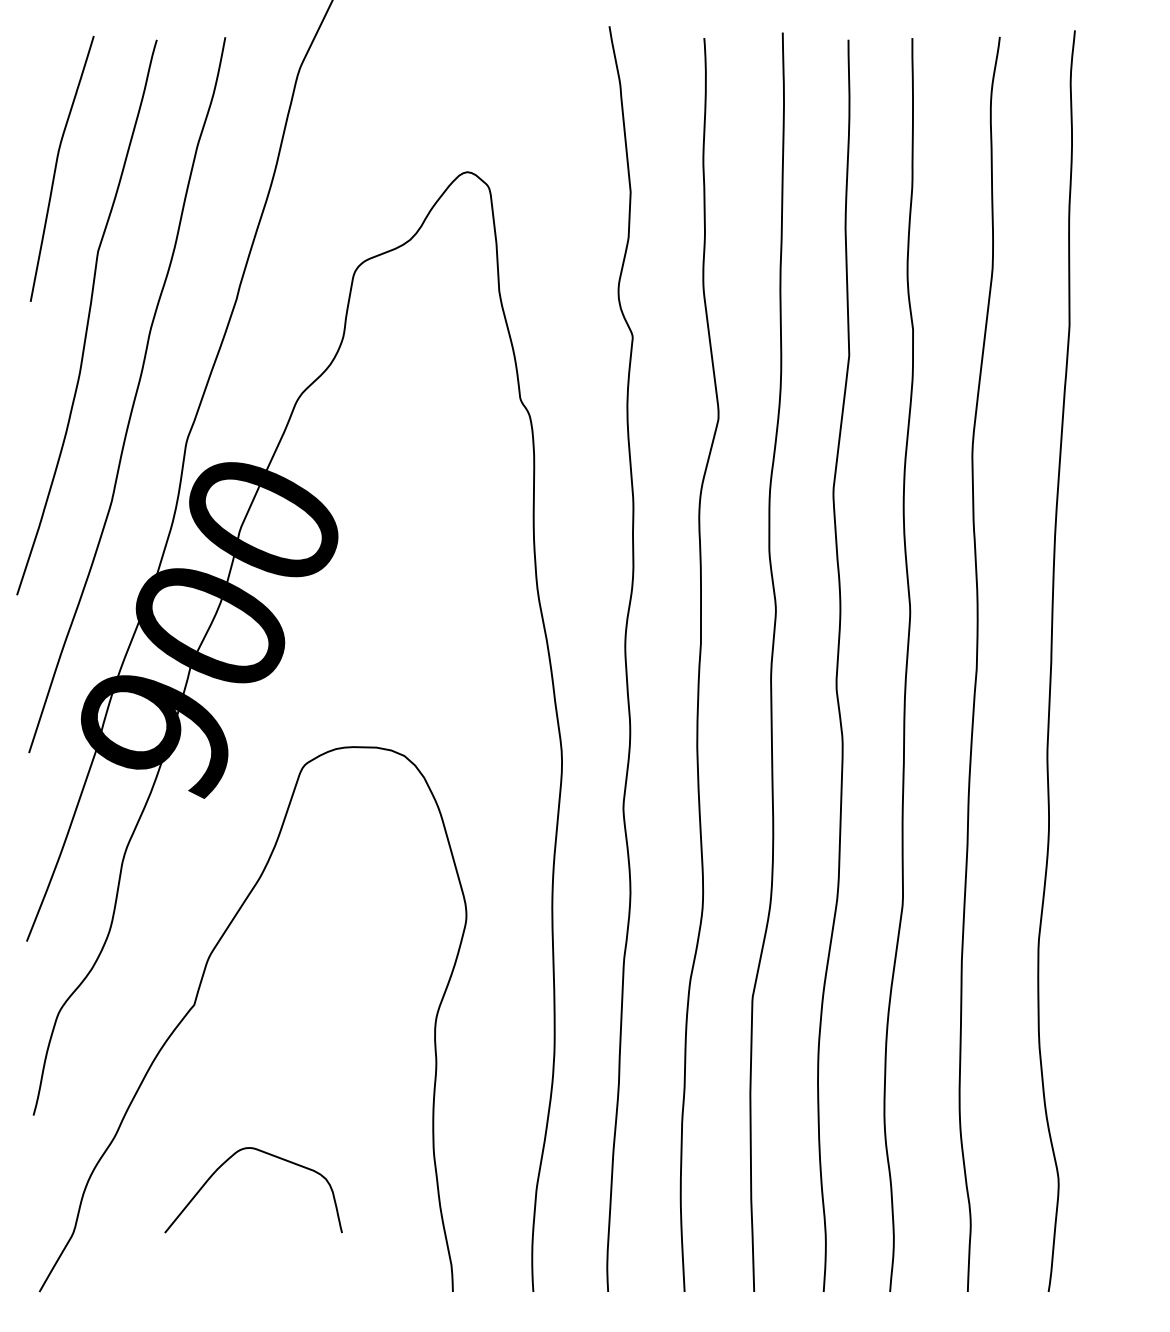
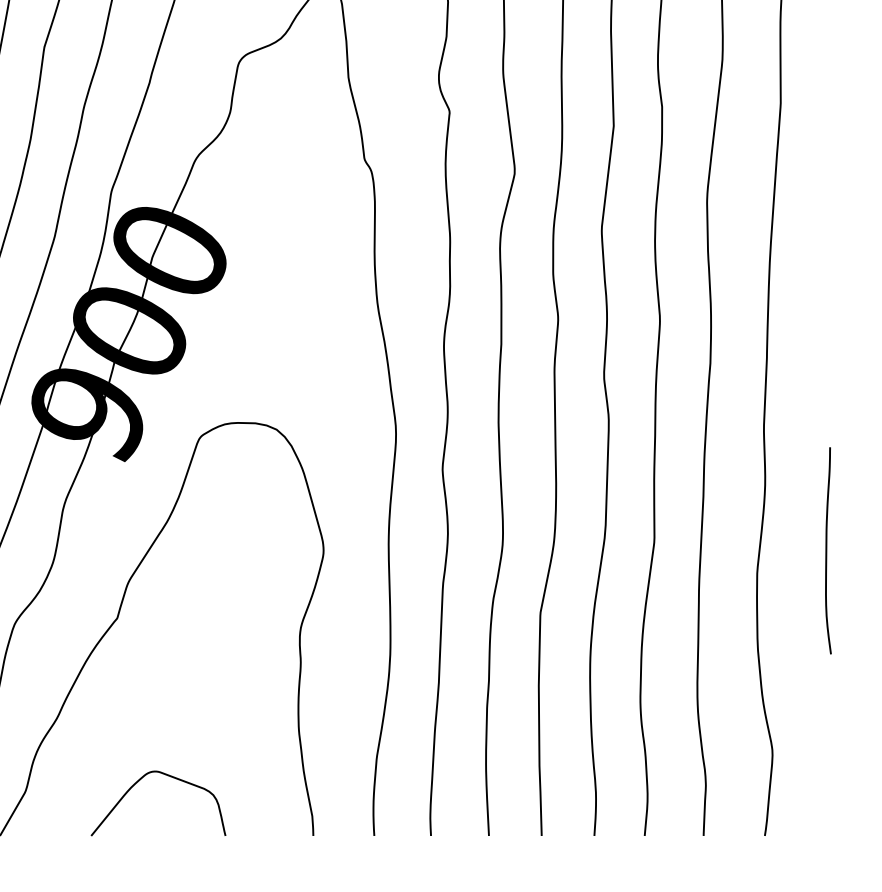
curve: (1130, 915) -> (826, 550), added
curve: (269, 1155) -> (170, 777), moved

